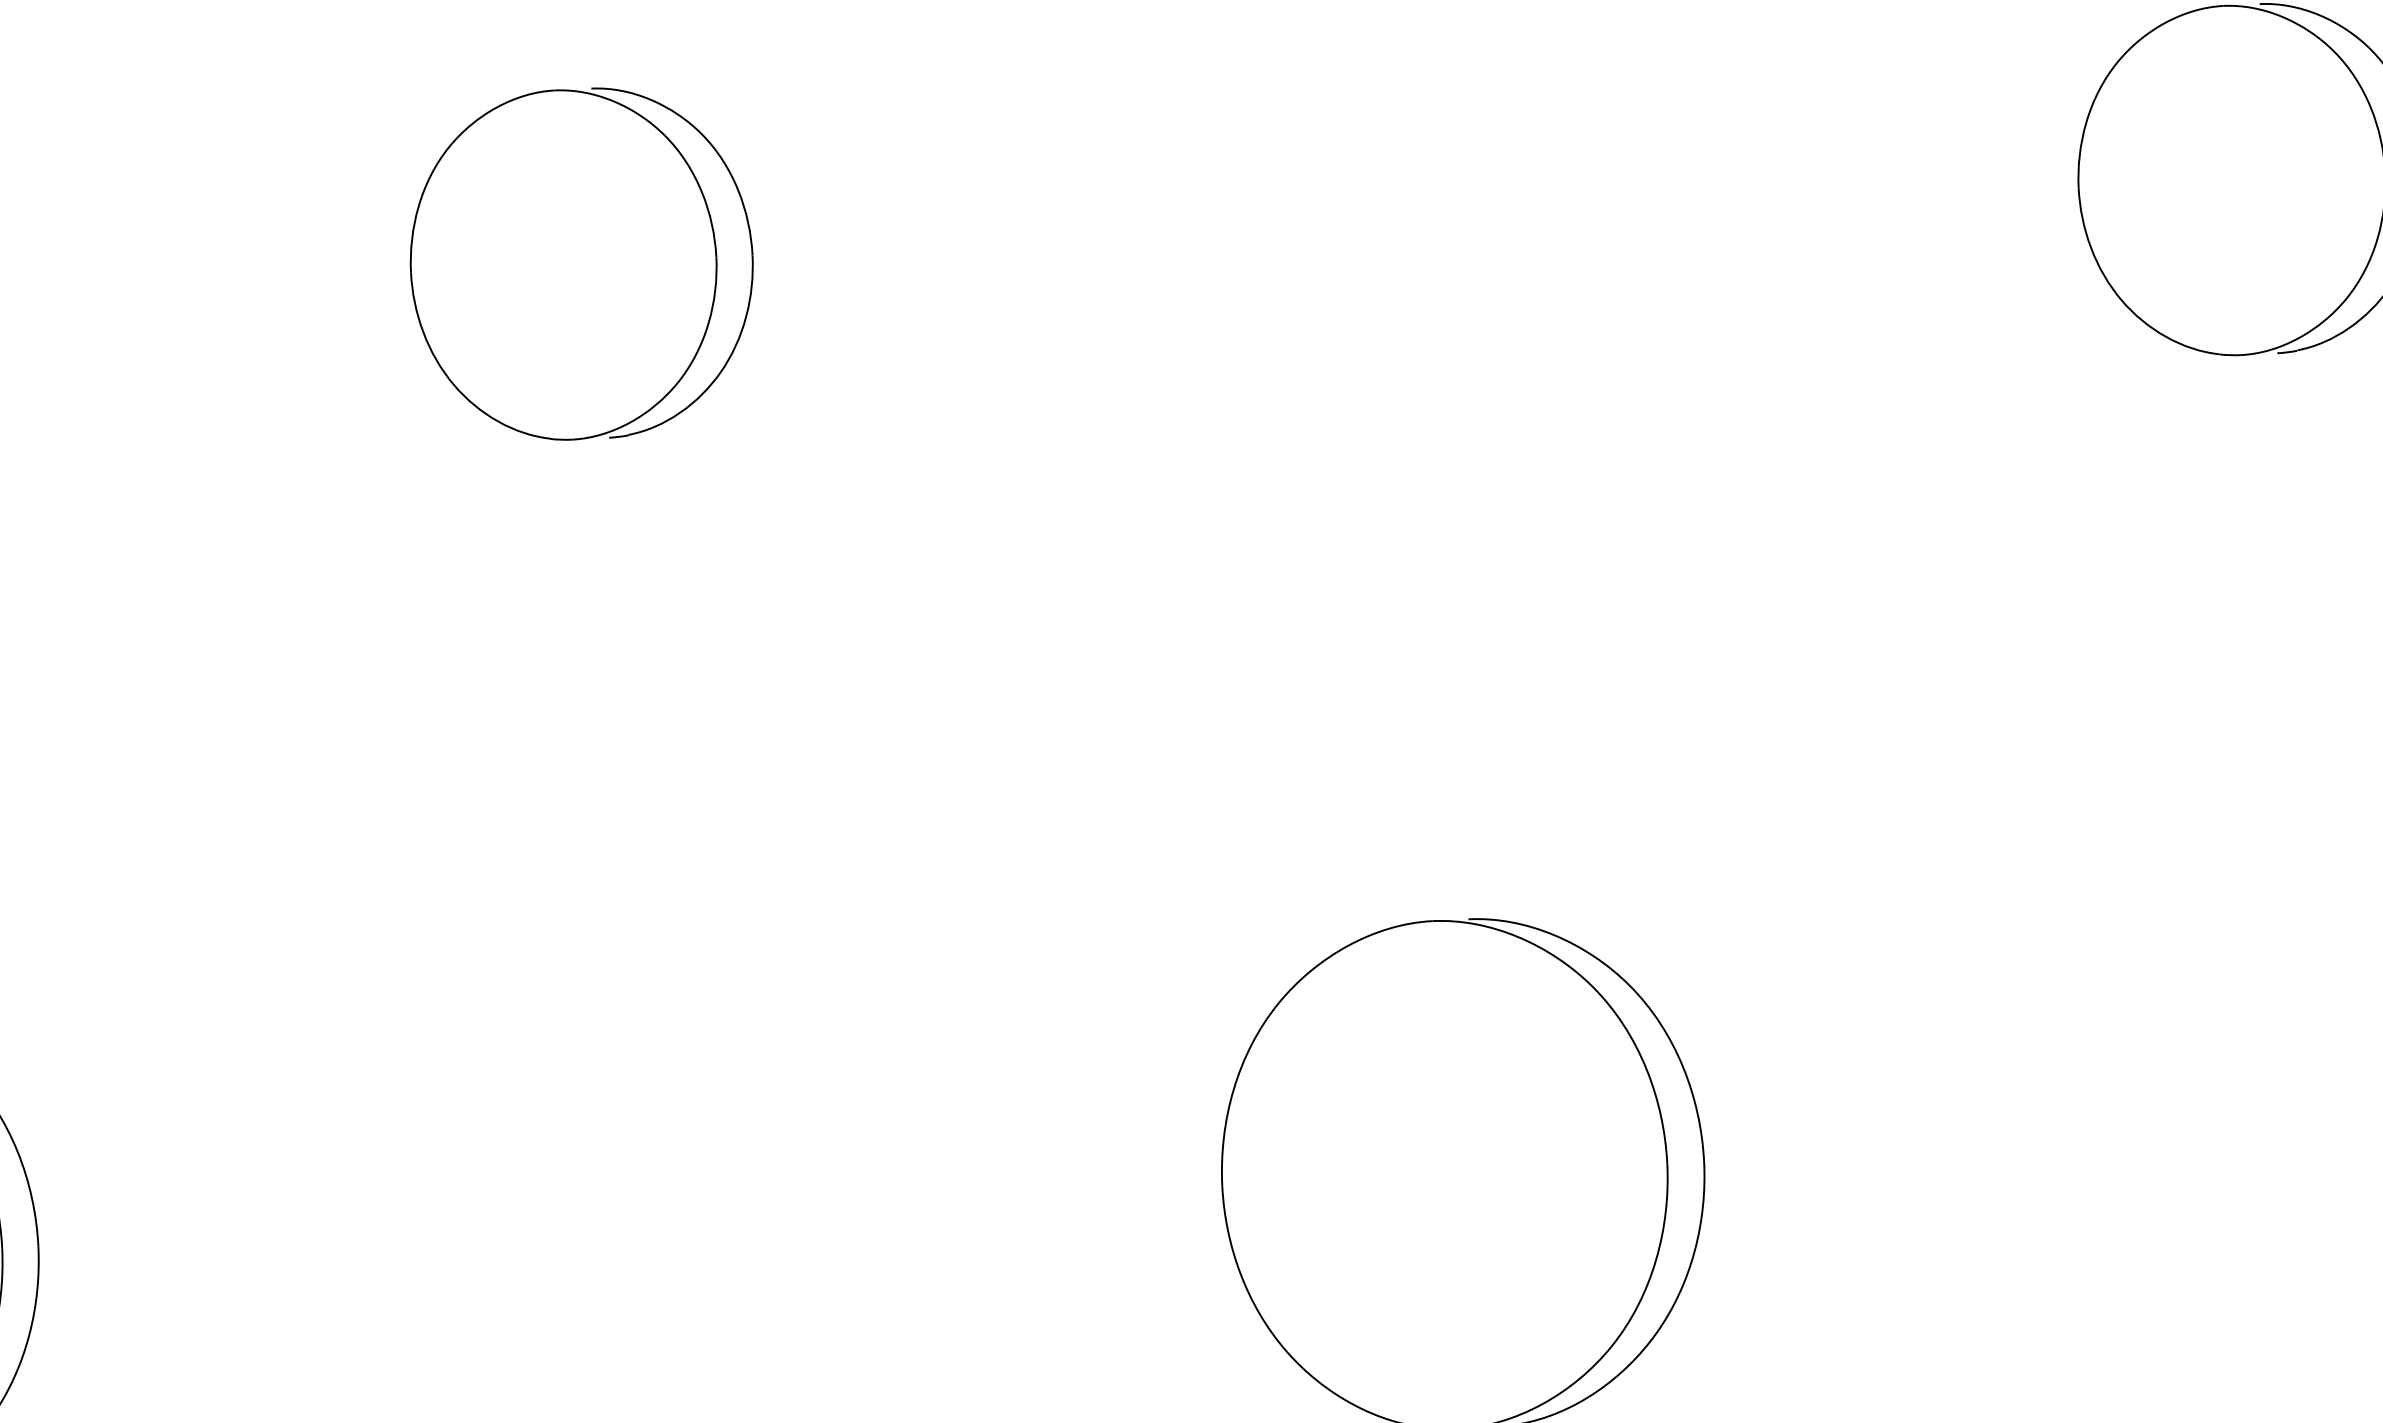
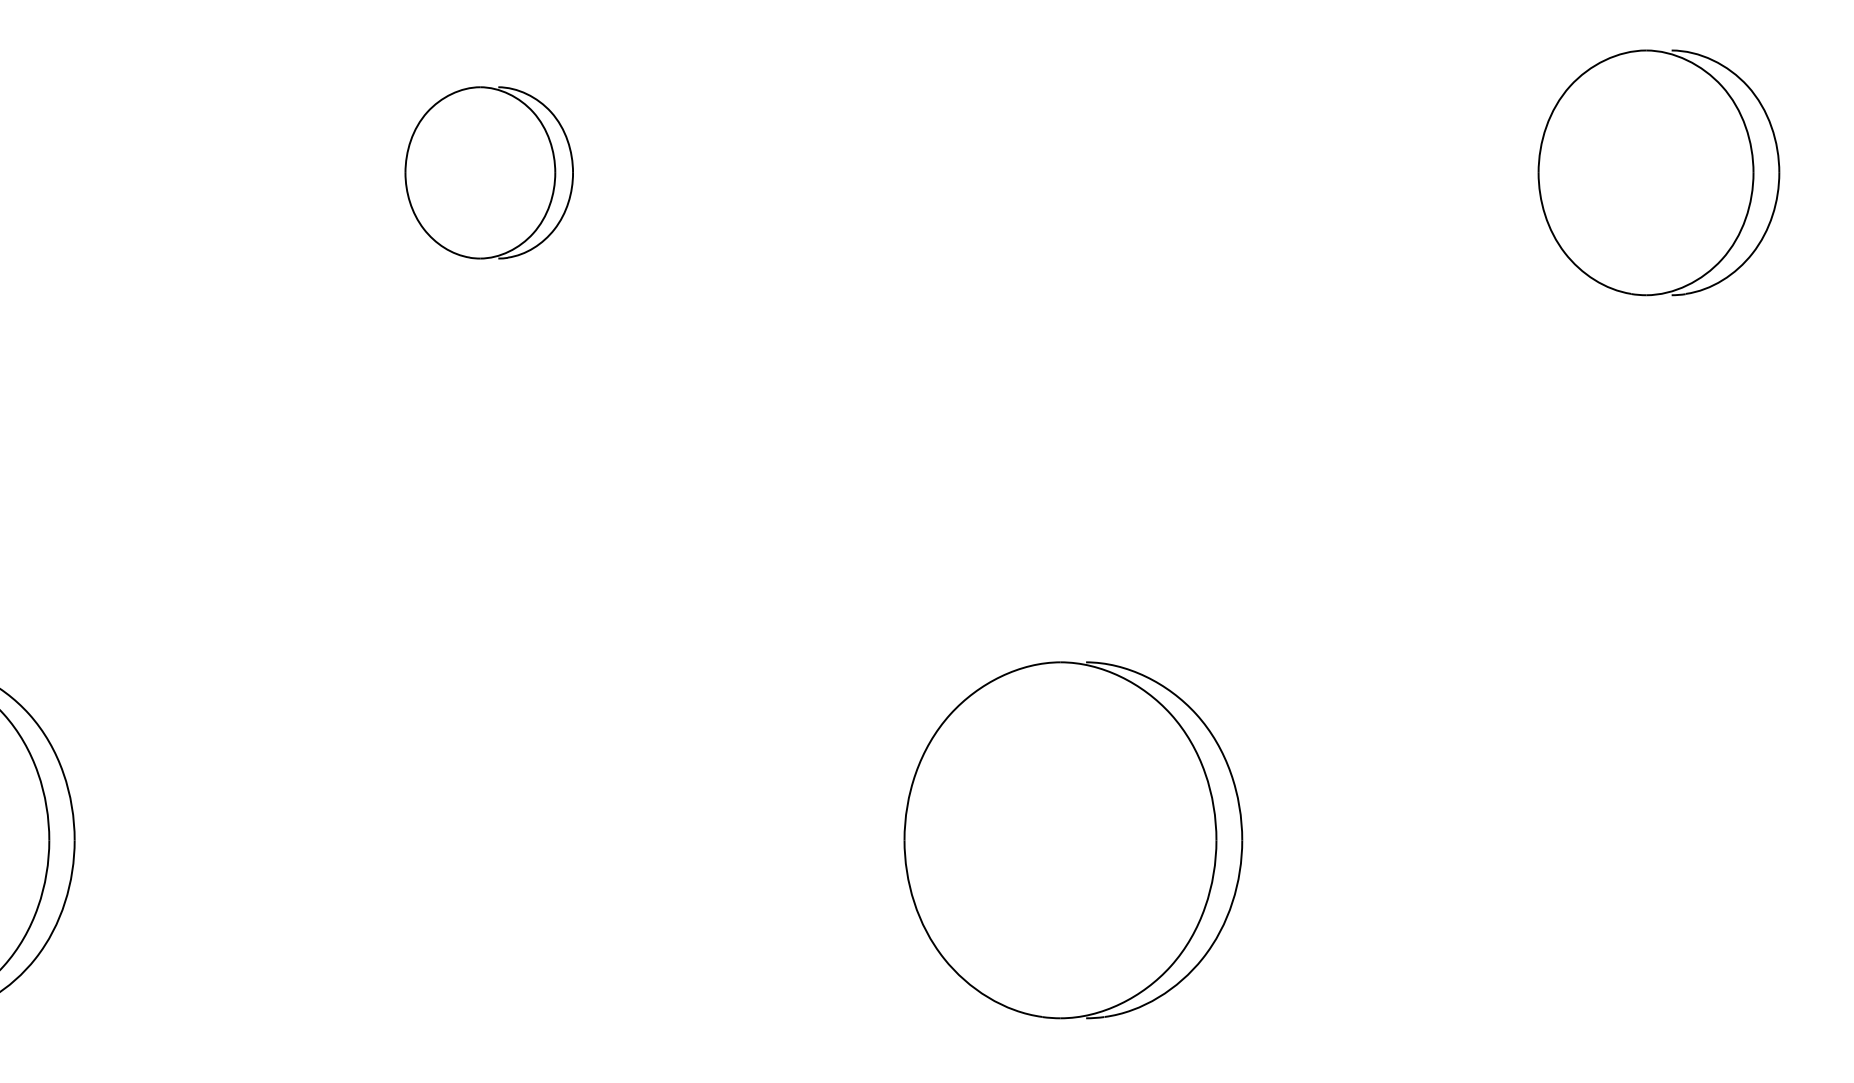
part: (580, 263) -> (488, 172), size x0.7

